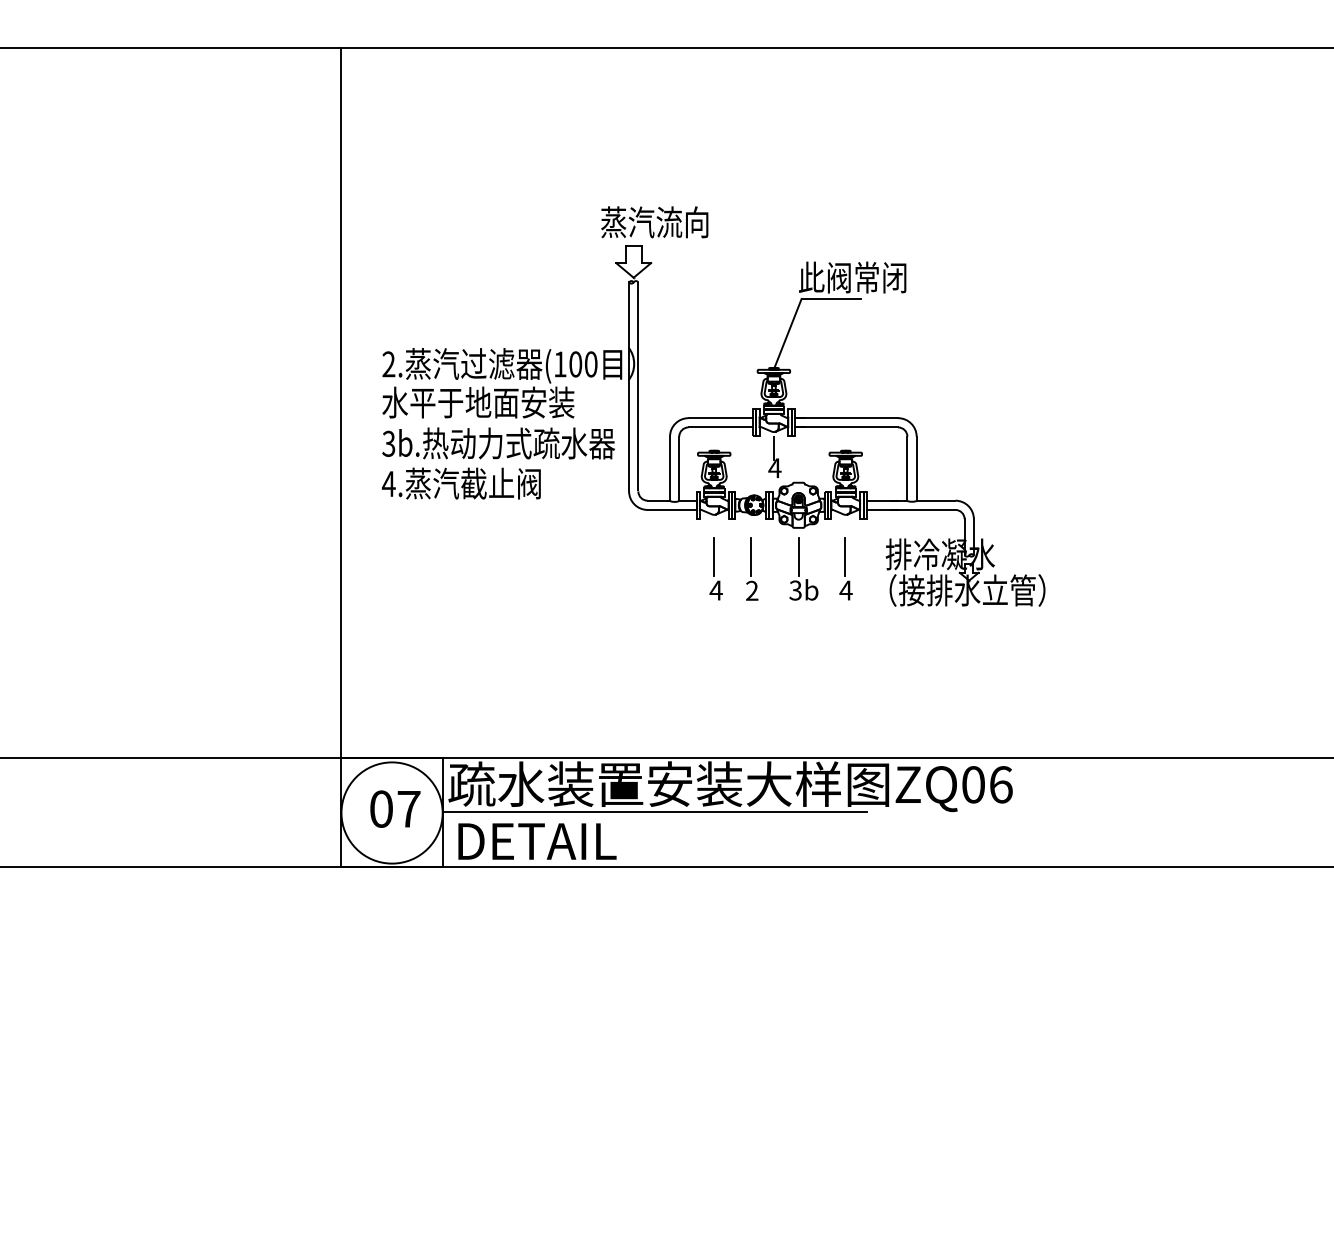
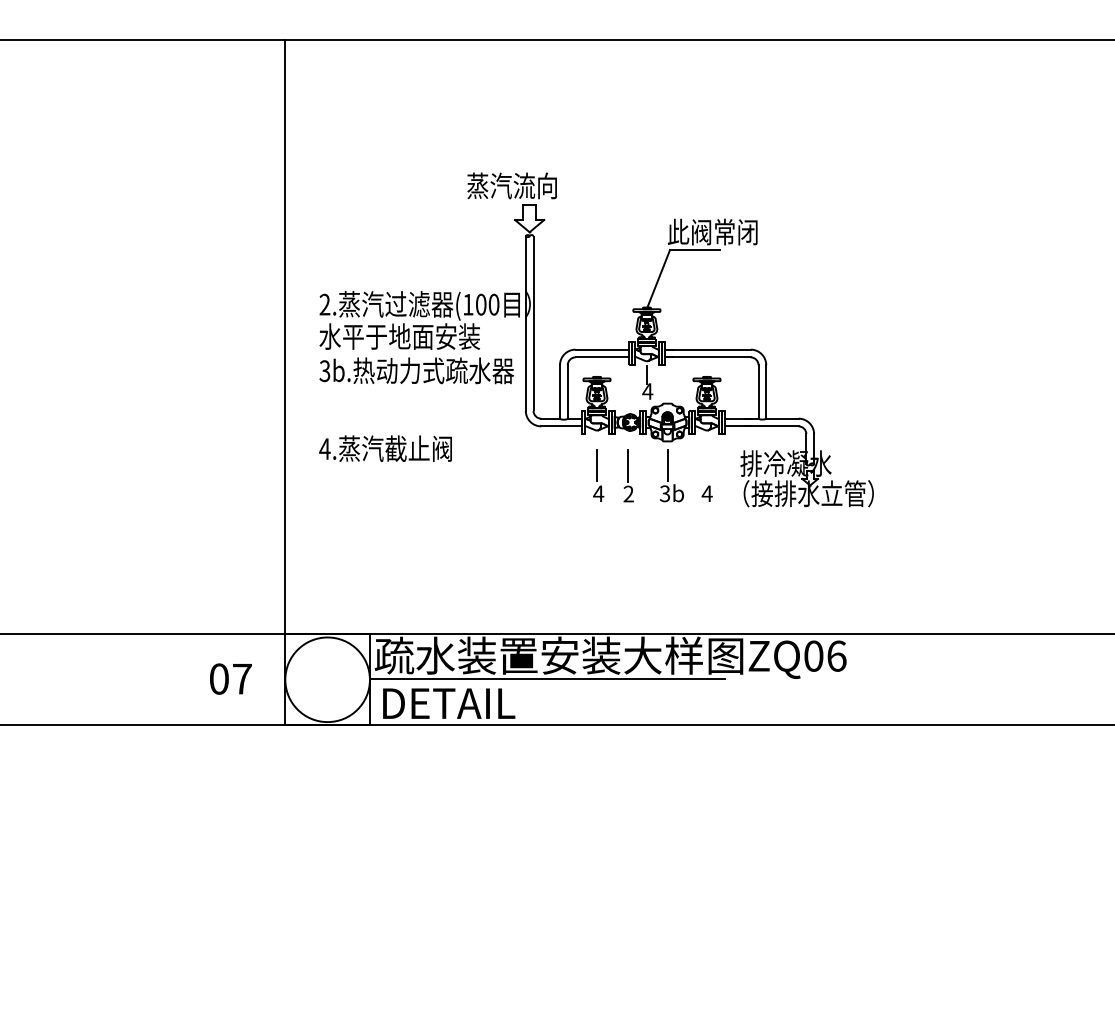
text: (654, 222) -> (511, 186), moved
text: (460, 483) -> (384, 448), moved
line: (845, 556) -> (706, 465), removed
text: (395, 808) -> (231, 678), moved

